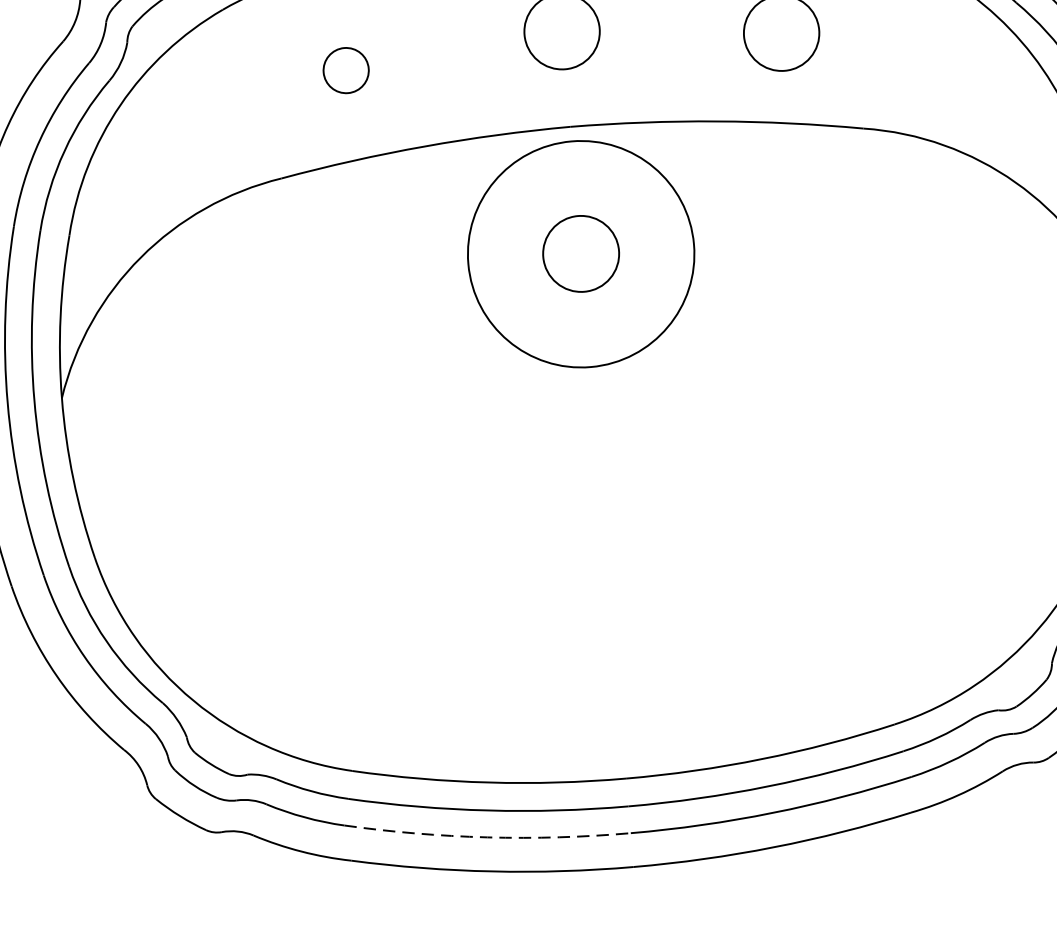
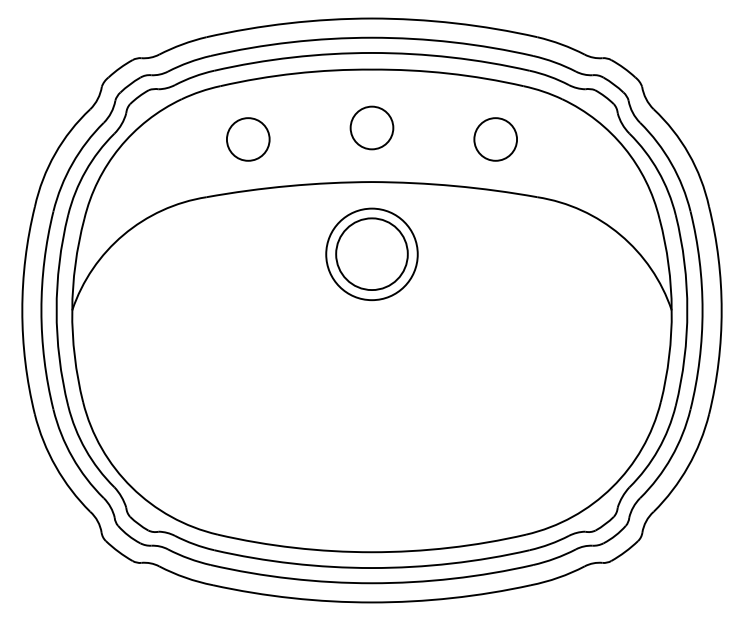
circle: (346, 70) -> (248, 139), size x1.67
circle: (580, 254) -> (371, 254), size x0.71
circle: (580, 254) -> (371, 254), size x1.67
arc: (486, 837) -> (290, 578), dashed -> solid

